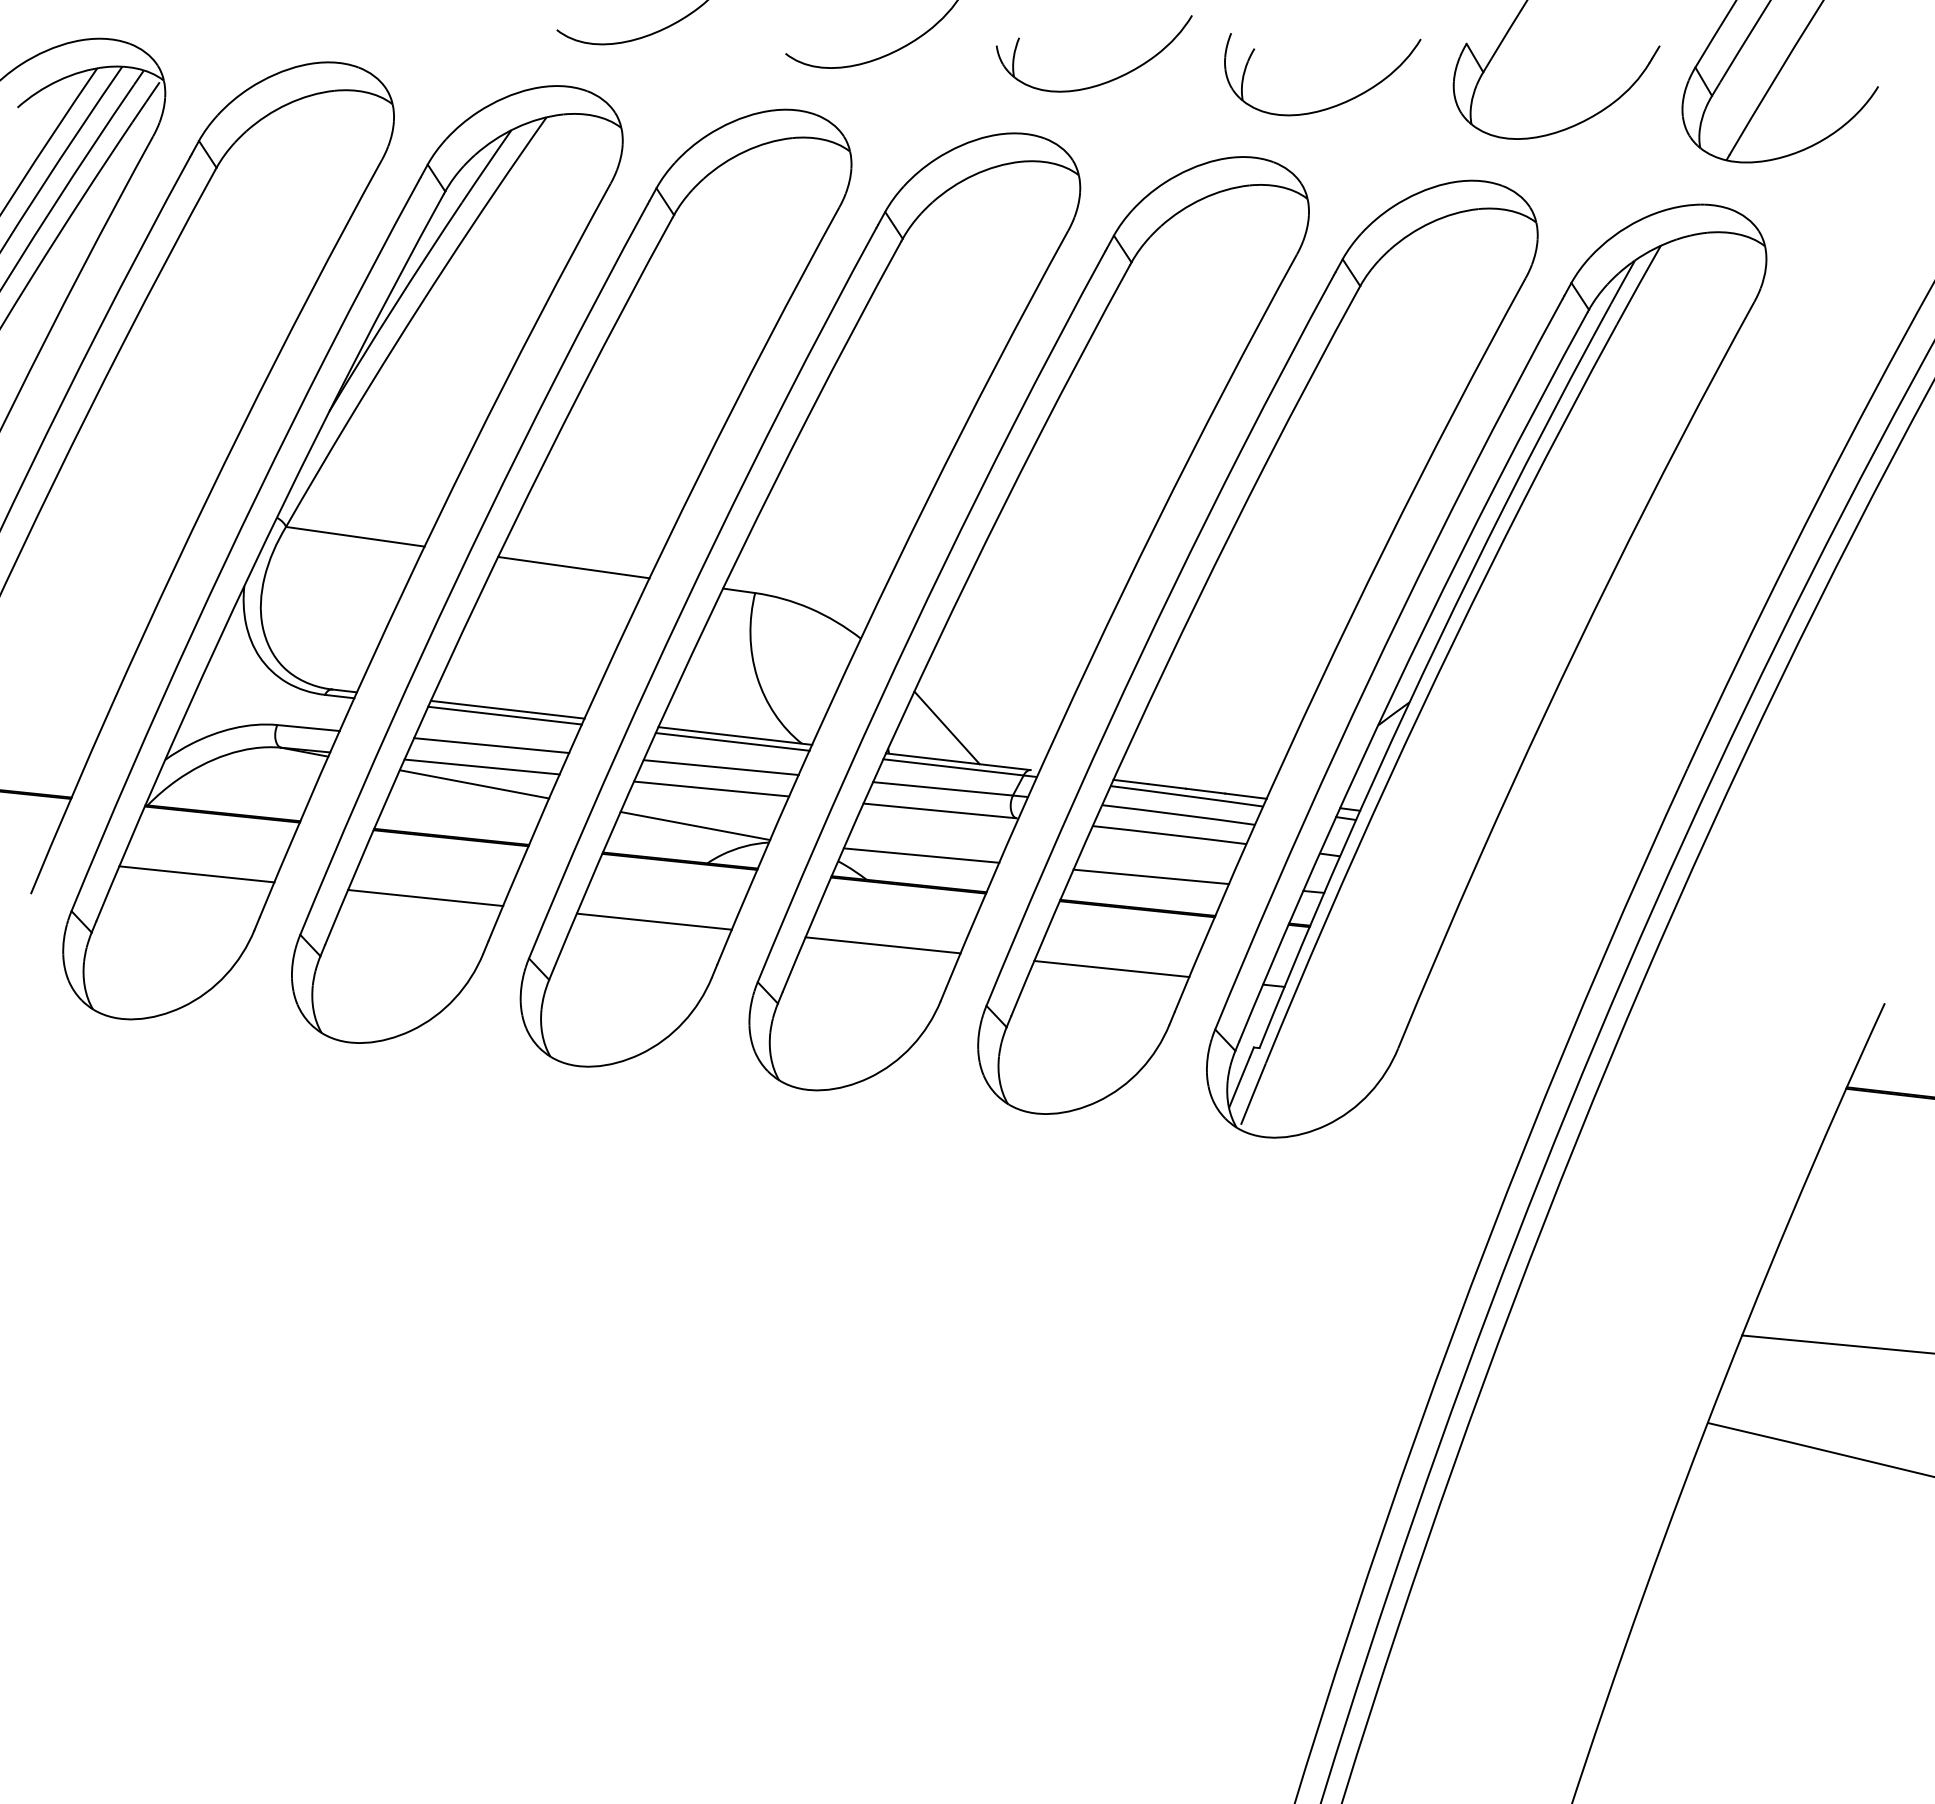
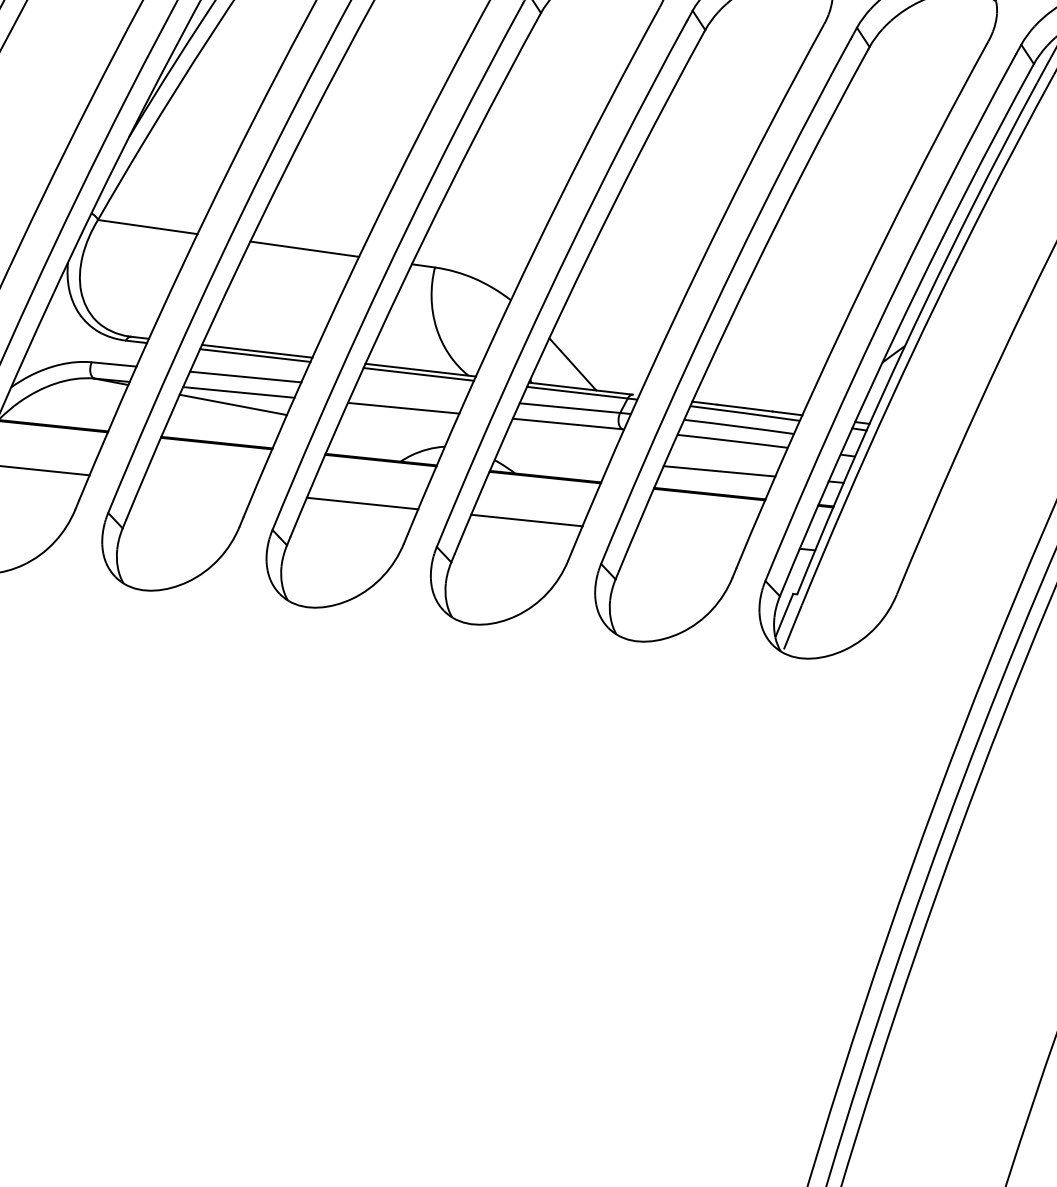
line: (720, 767) -> (410, 392), removed
line: (695, 825) -> (392, 434), removed
line: (921, 855) -> (554, 456), removed
line: (425, 898) -> (198, 486), removed
line: (1111, 969) -> (690, 537), removed

